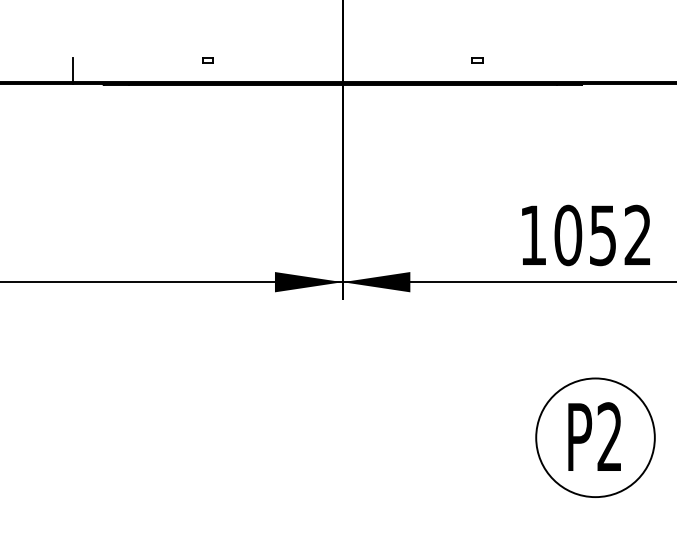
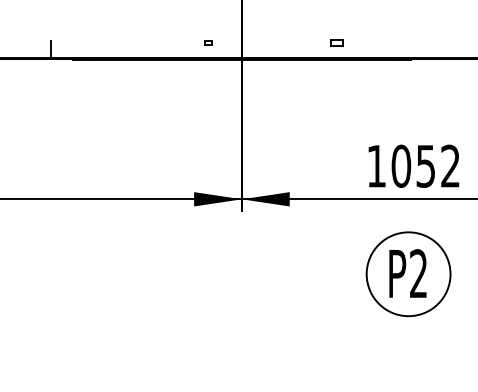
part: (207, 60) -> (208, 42), moved
part: (477, 60) -> (337, 42), size x1.6
part: (595, 438) -> (408, 274), moved

